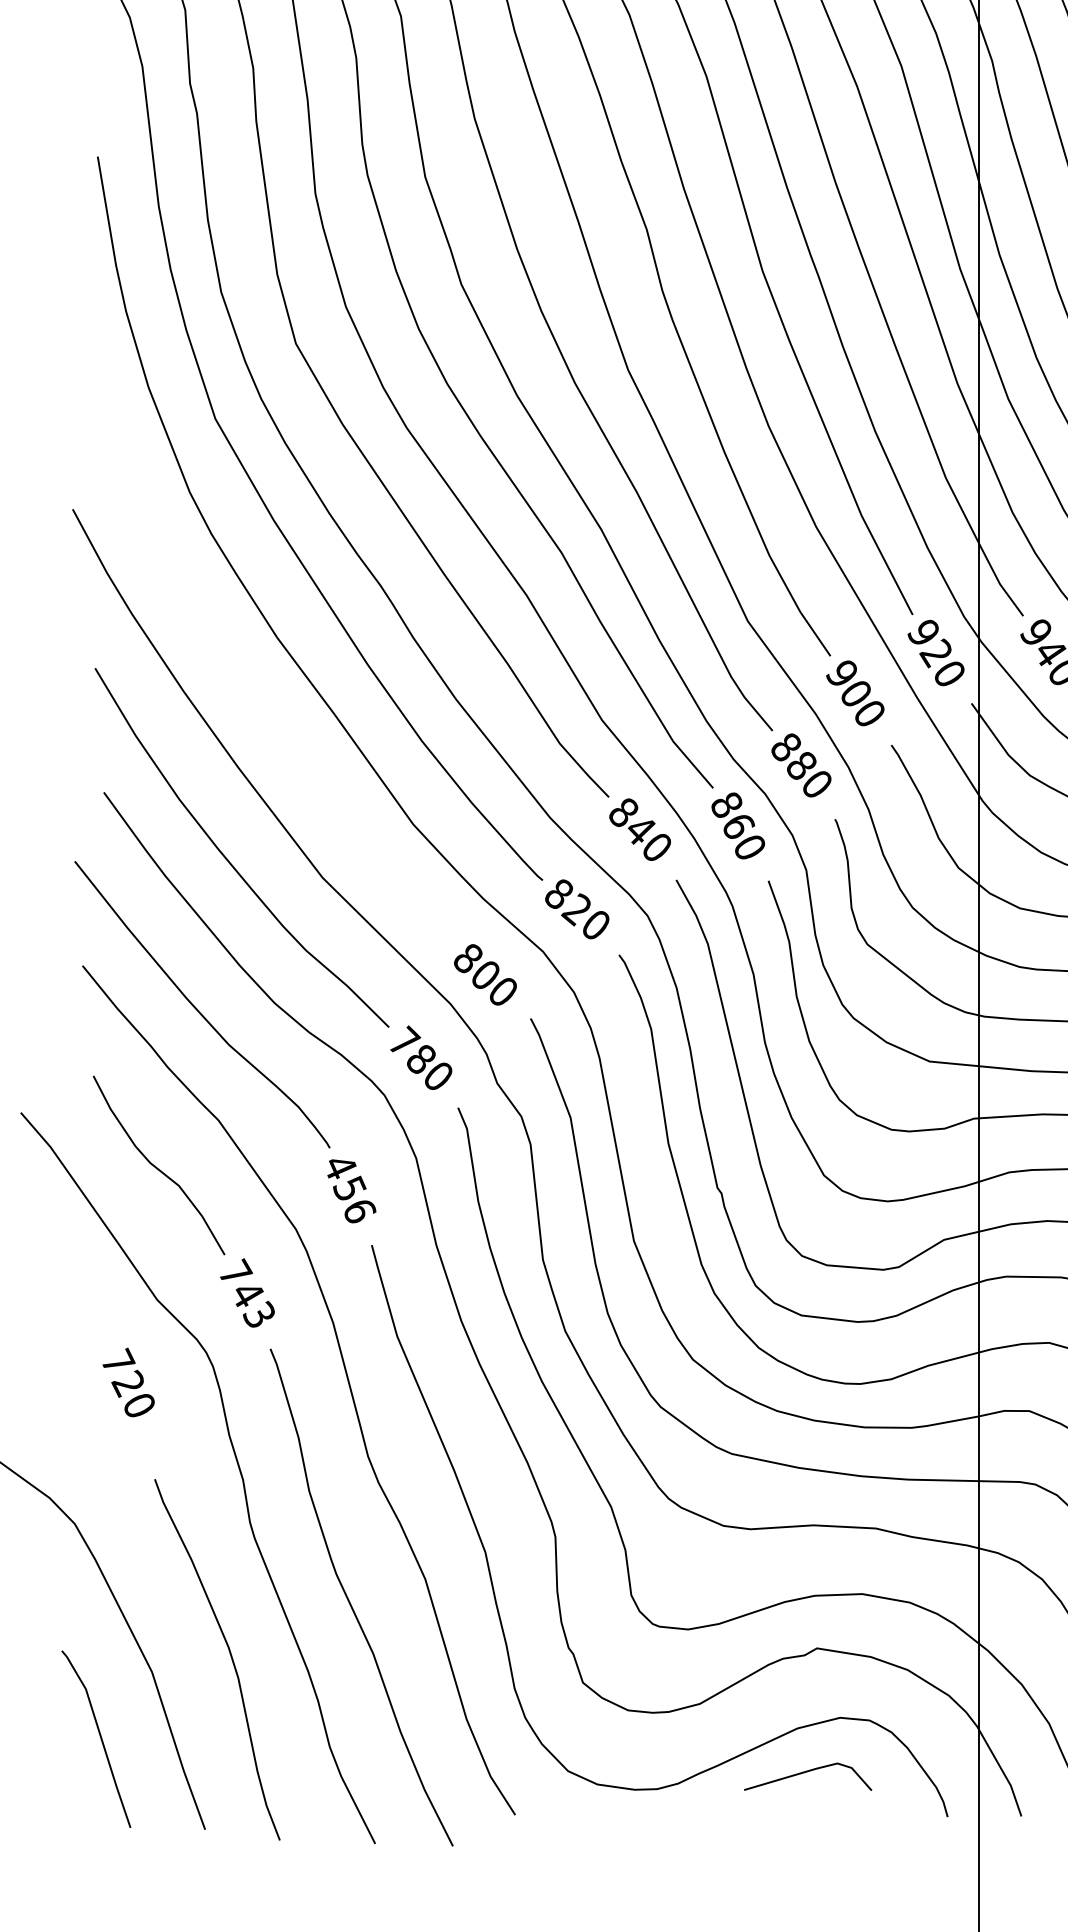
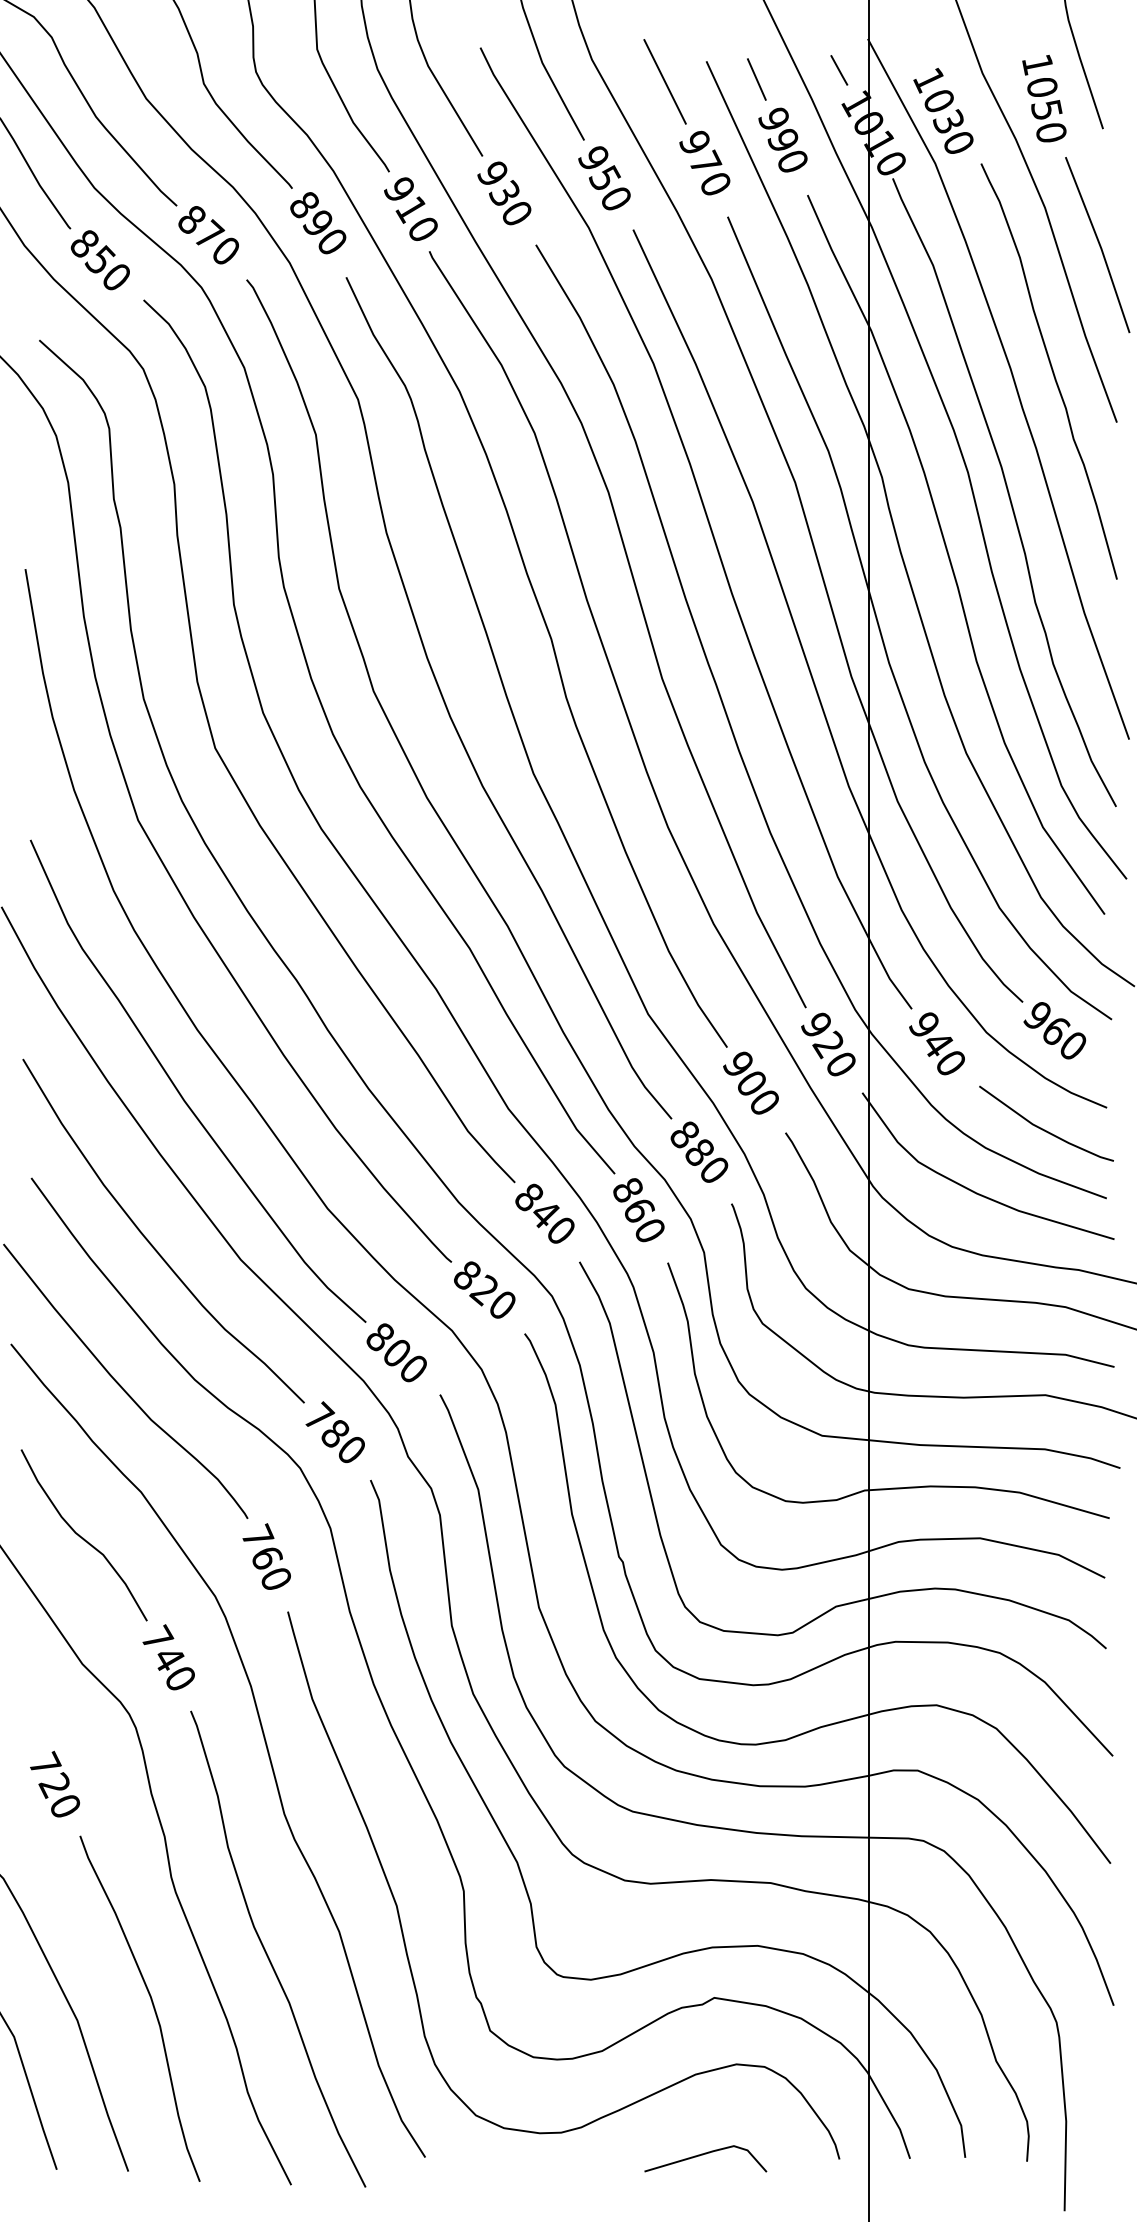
curve: (257, 699) -> (178, 1089), added
text: (350, 1187) -> (267, 1556), 456 -> 760
text: (258, 1313) -> (179, 1677), 743 -> 740
text: (128, 1381) -> (54, 1783), moved
line: (805, 1773) -> (703, 2155), moved

